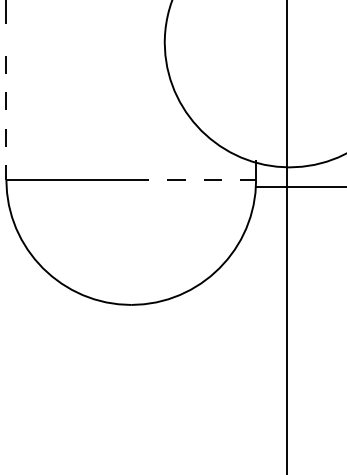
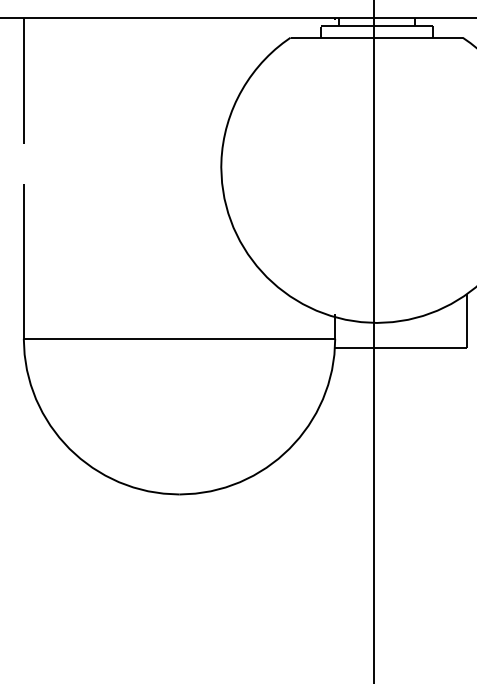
line: (6, 118) -> (23, 262), dashed -> solid
line: (193, 179) -> (257, 338), dashed -> solid

